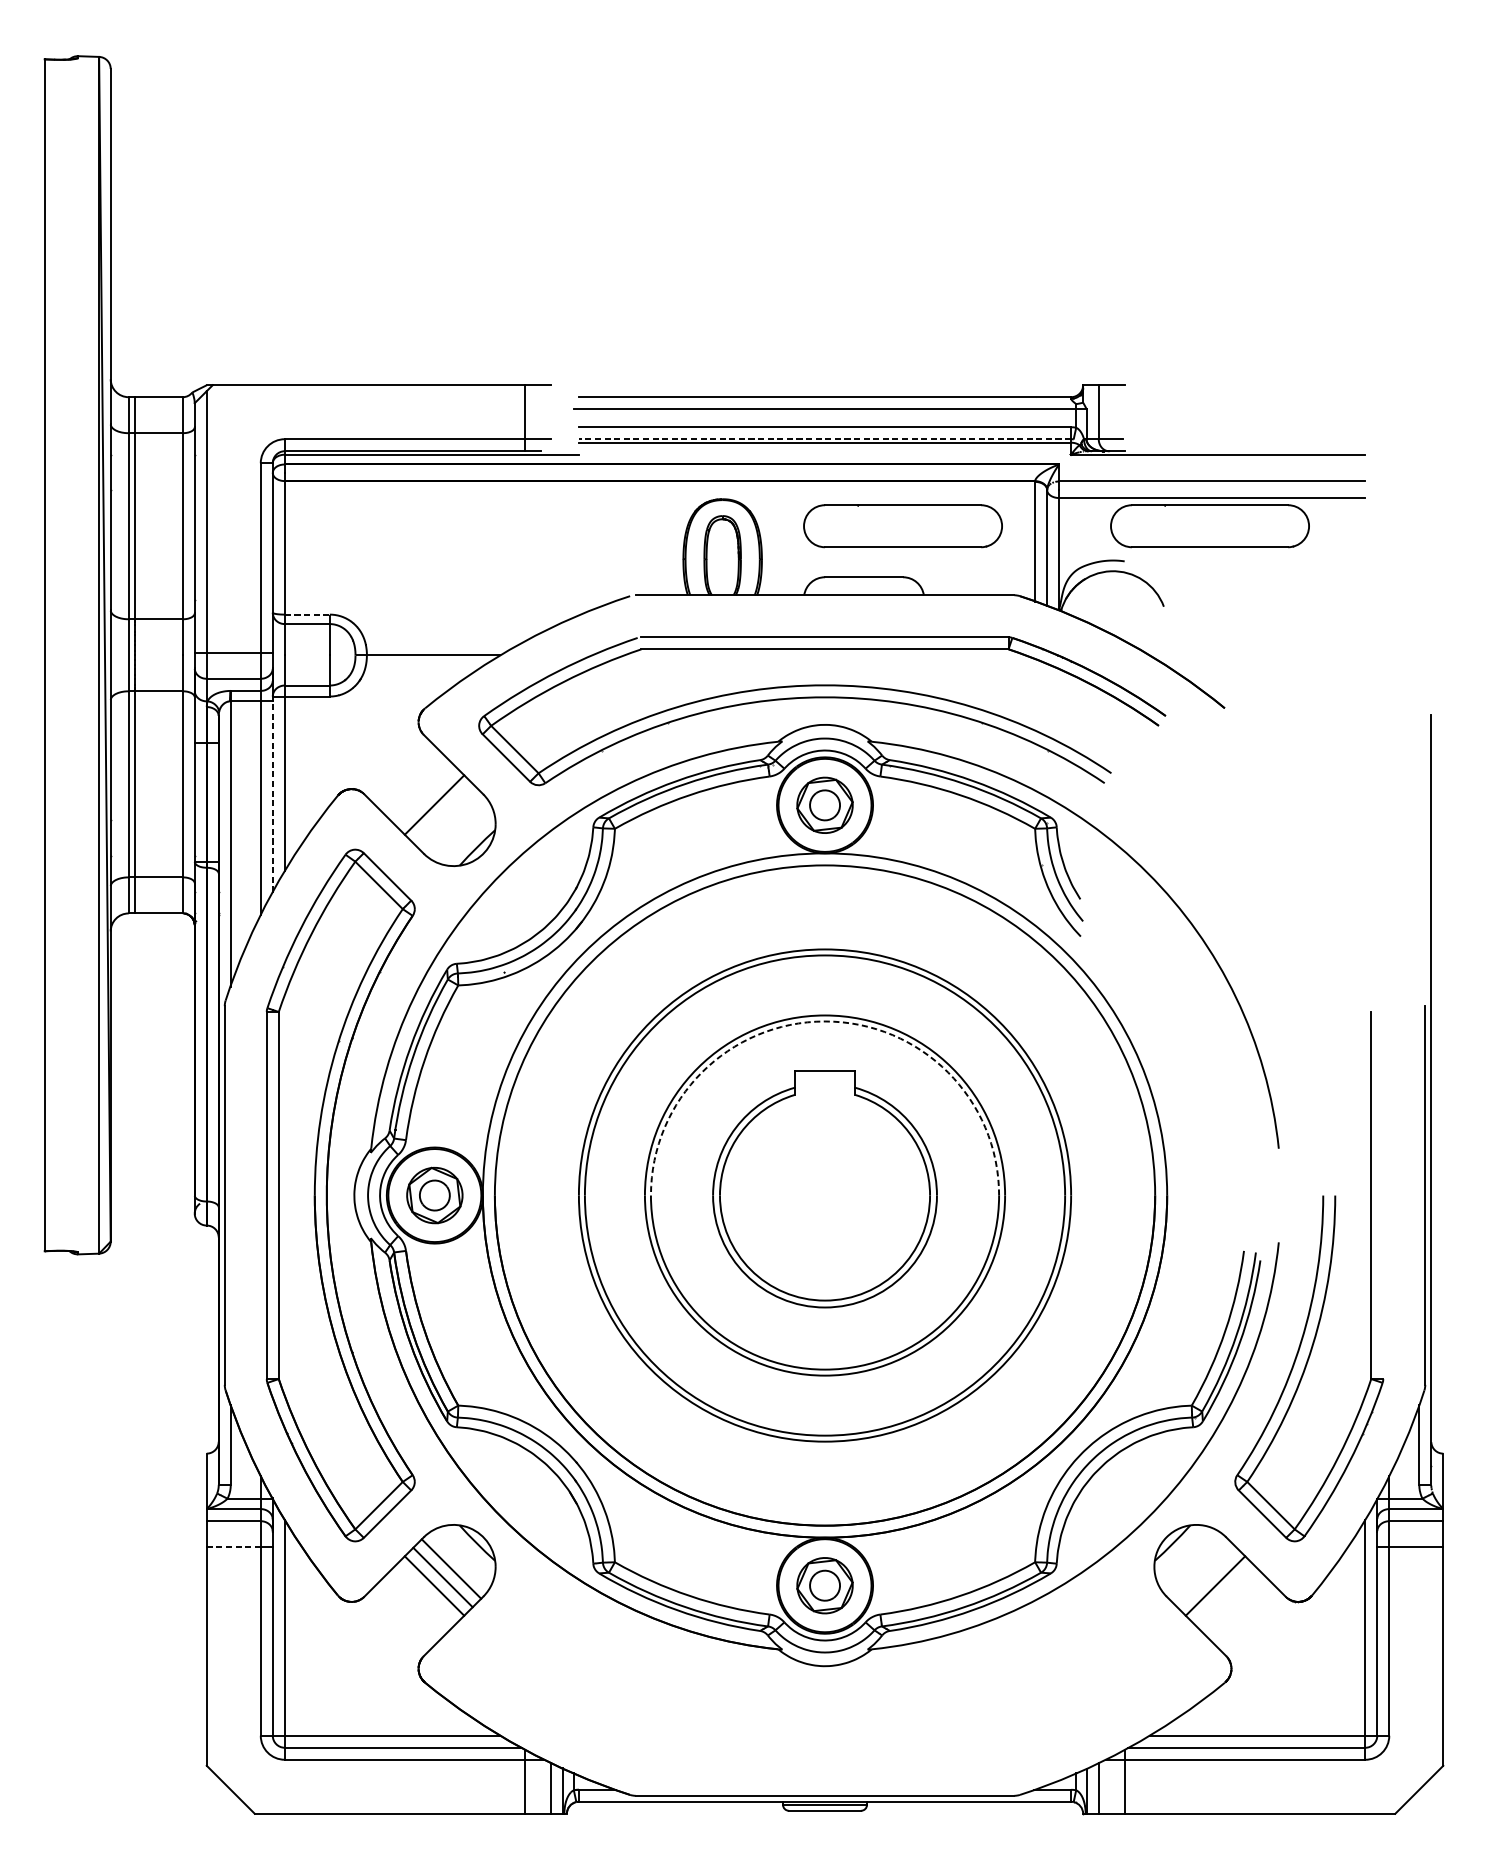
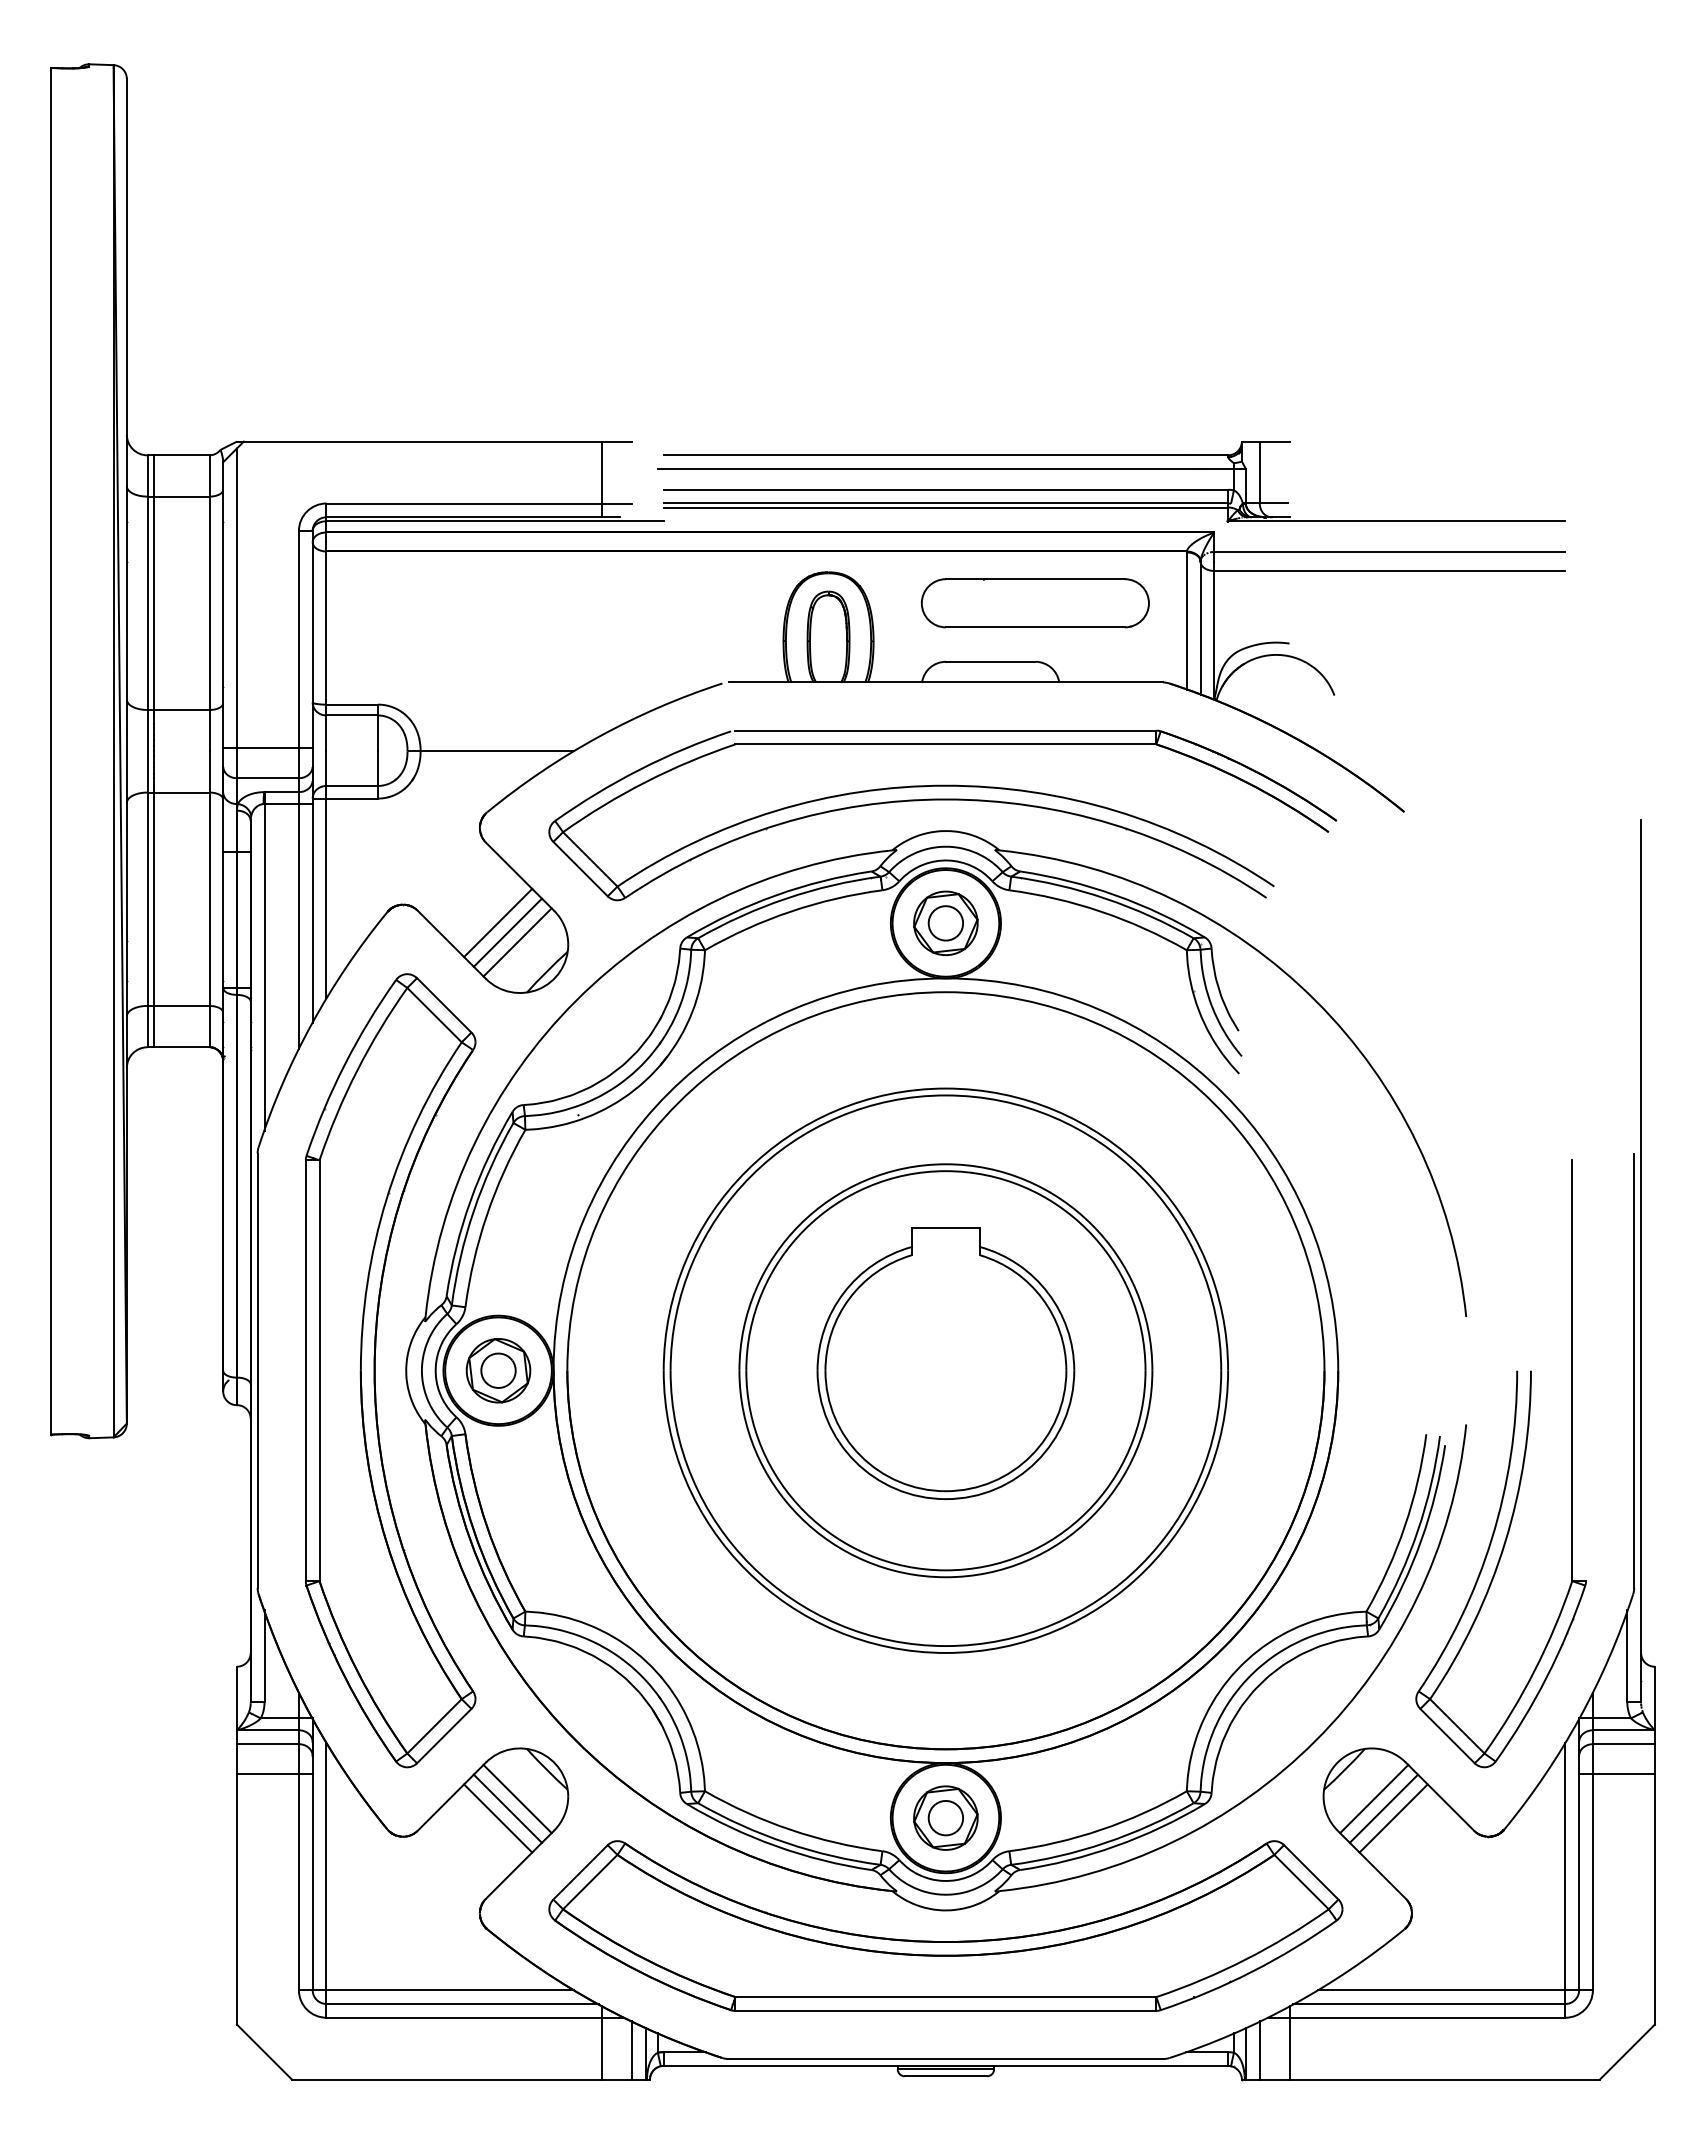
line: (824, 439) -> (945, 503), dashed -> solid
part: (1210, 526) -> (1387, 603), removed
line: (307, 614) -> (352, 704), dashed -> solid
line: (272, 796) -> (312, 913), dashed -> solid
line: (442, 813) -> (507, 932), added
line: (451, 822) -> (517, 942), added
arc: (824, 1021) -> (945, 1171), dashed -> solid
line: (233, 1546) -> (267, 1773), dashed -> solid
line: (1198, 1568) -> (1374, 1798), added
line: (1206, 1577) -> (1383, 1808), added
part: (824, 1693) -> (945, 1941), added

